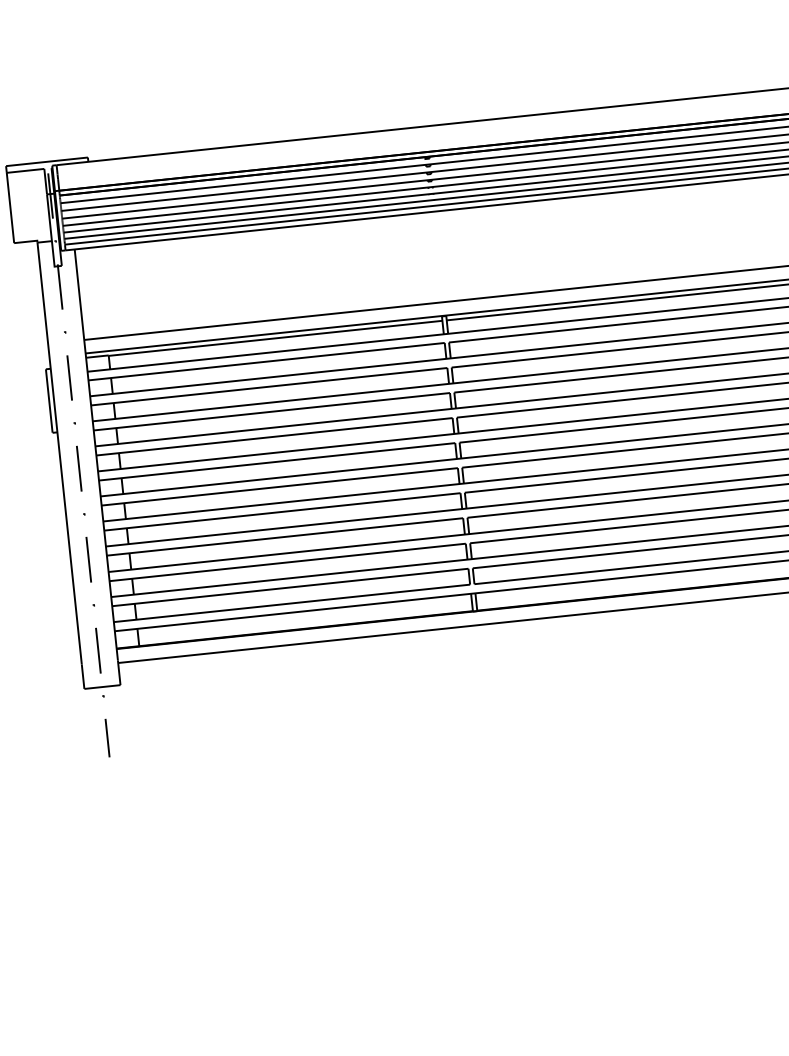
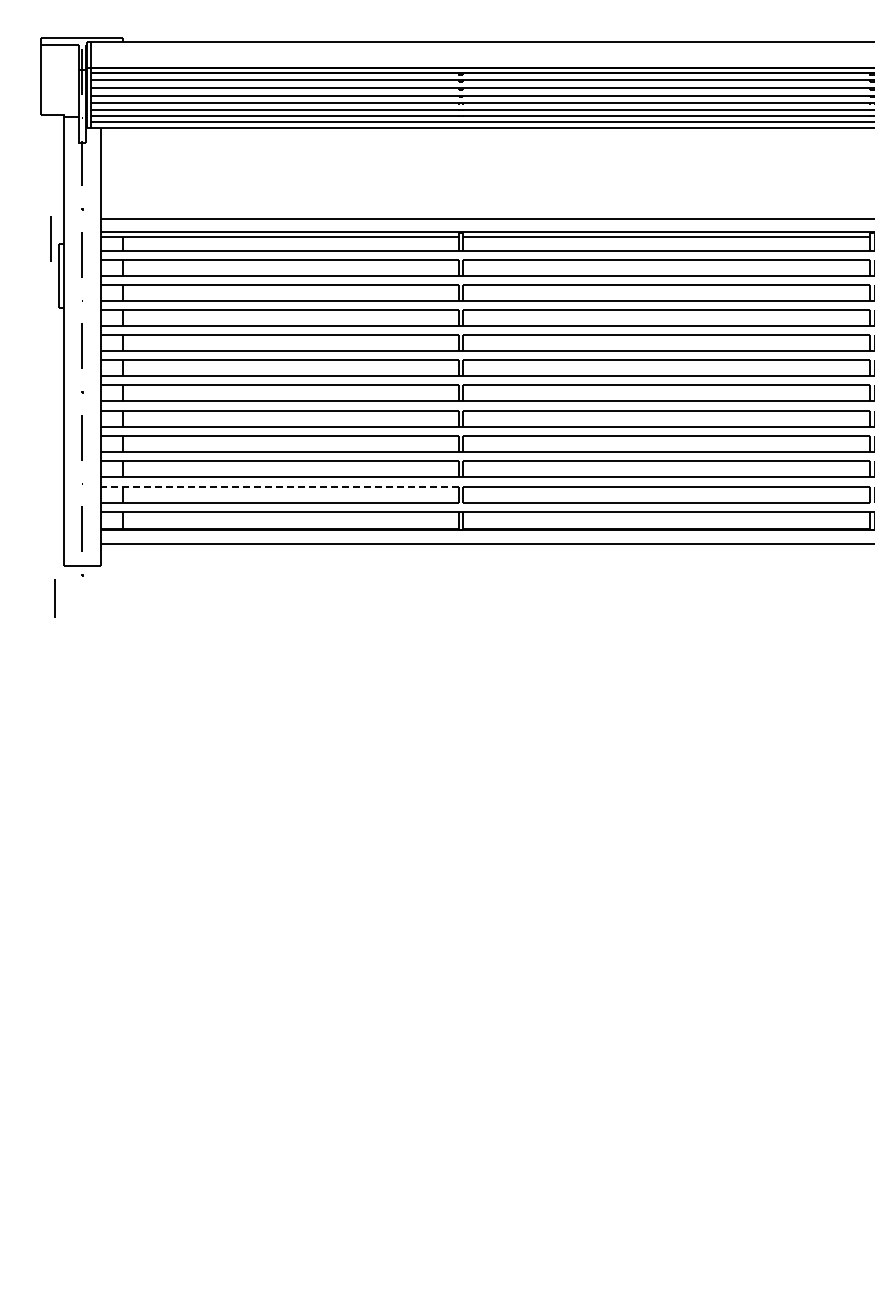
line: (36, 364) -> (50, 238), added
line: (290, 587) -> (279, 486), solid -> dashed
line: (106, 738) -> (54, 598), moved

